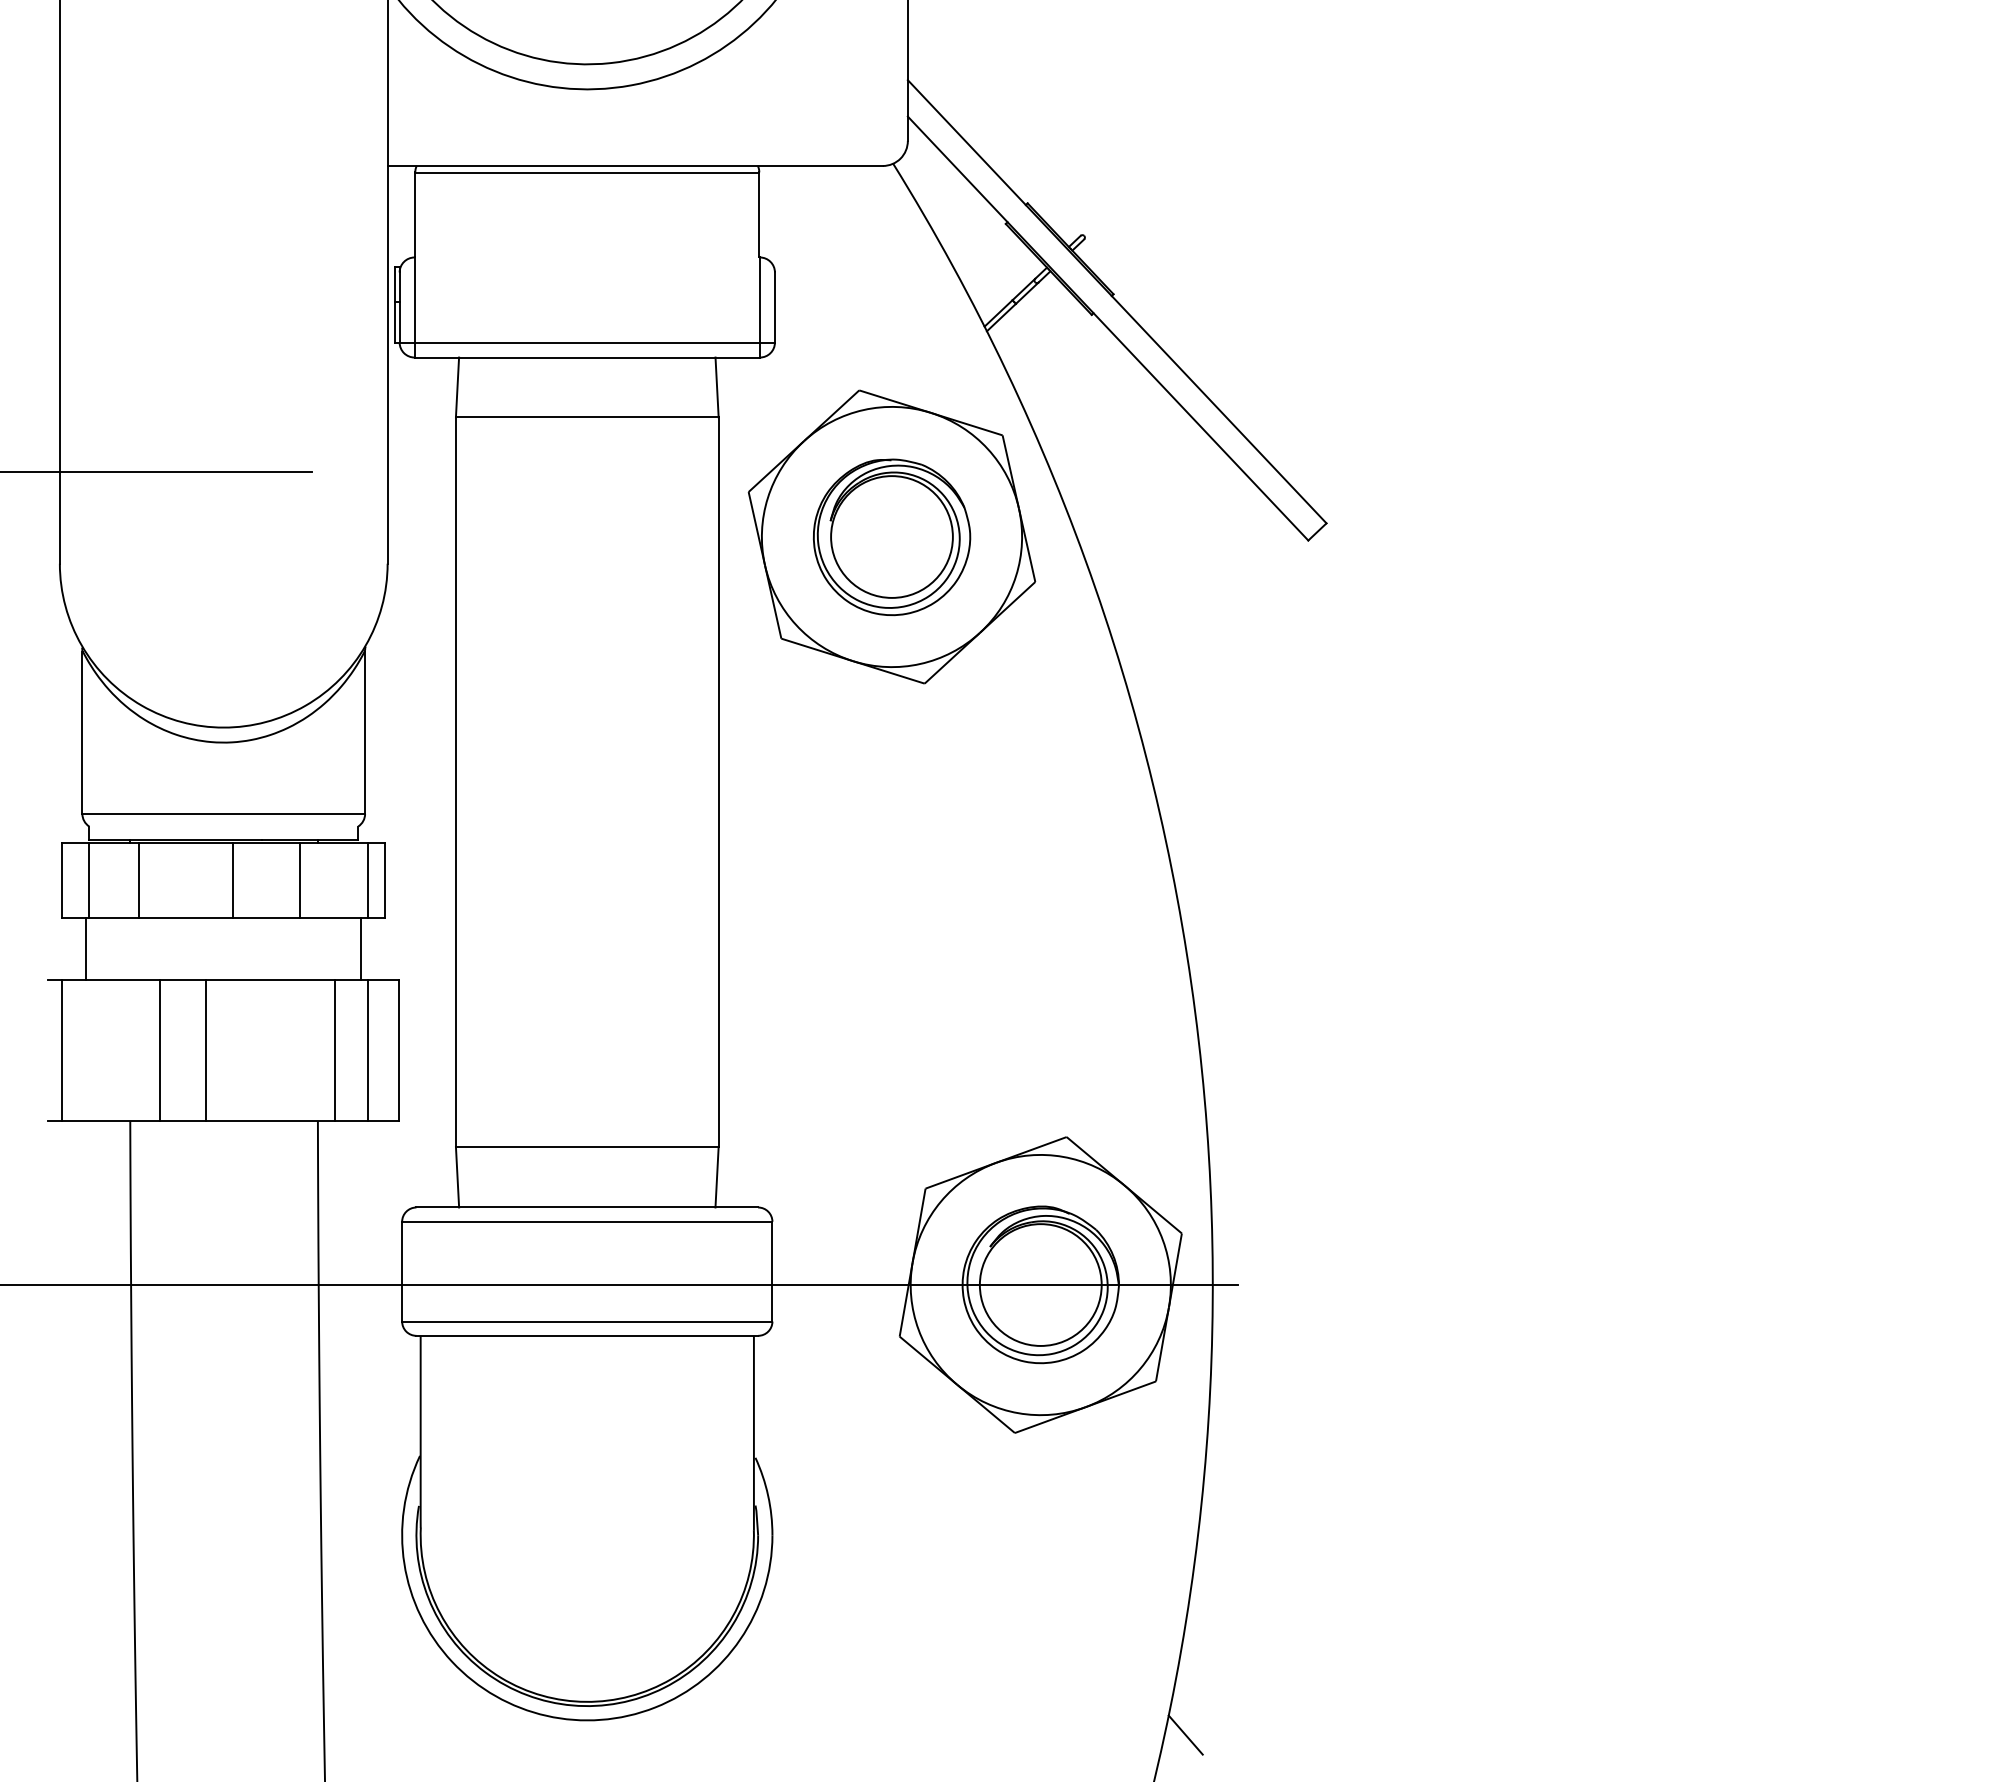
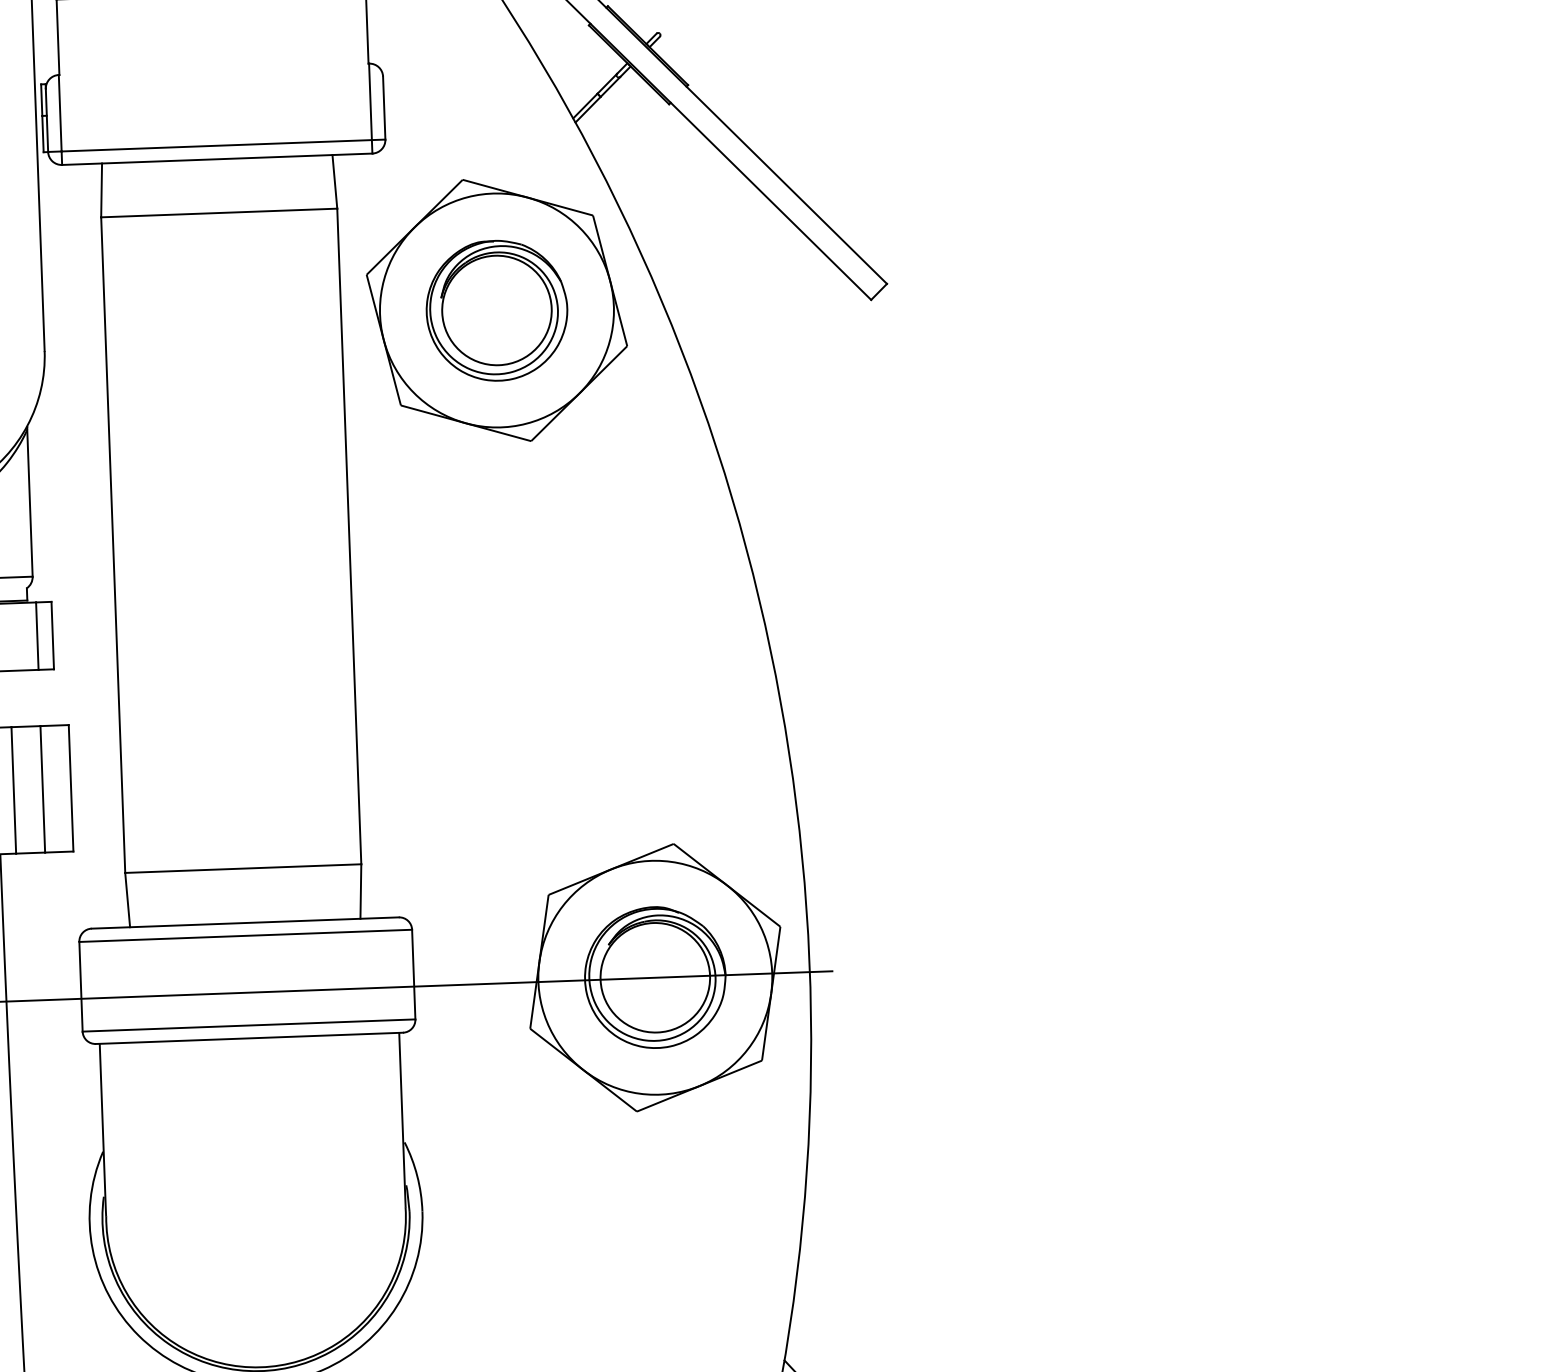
line: (361, 948) -> (33, 697), removed

